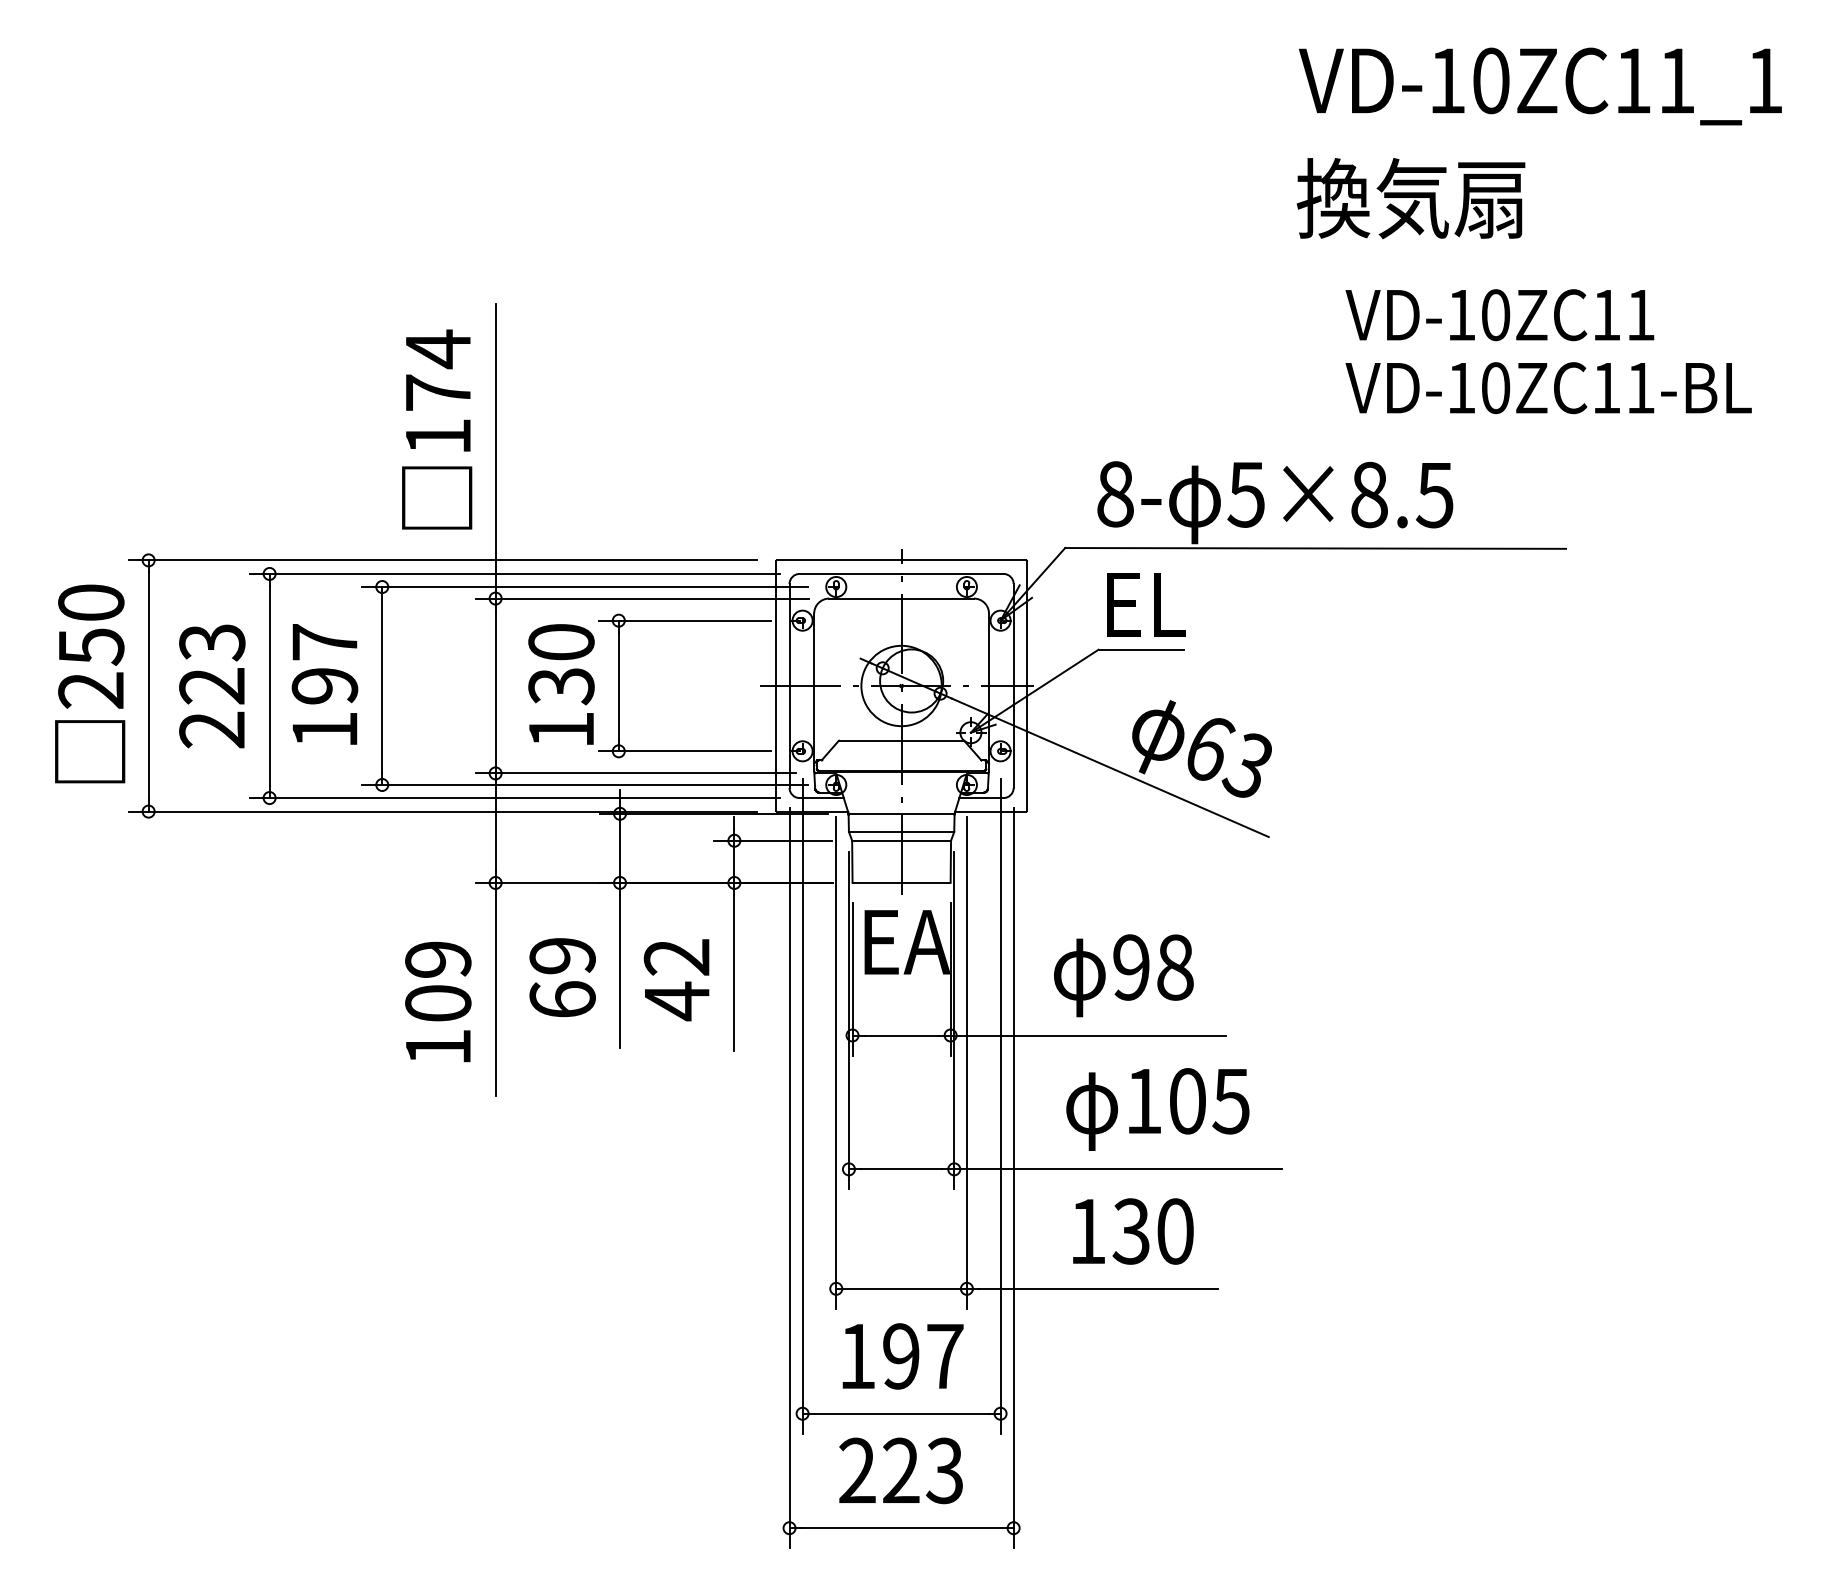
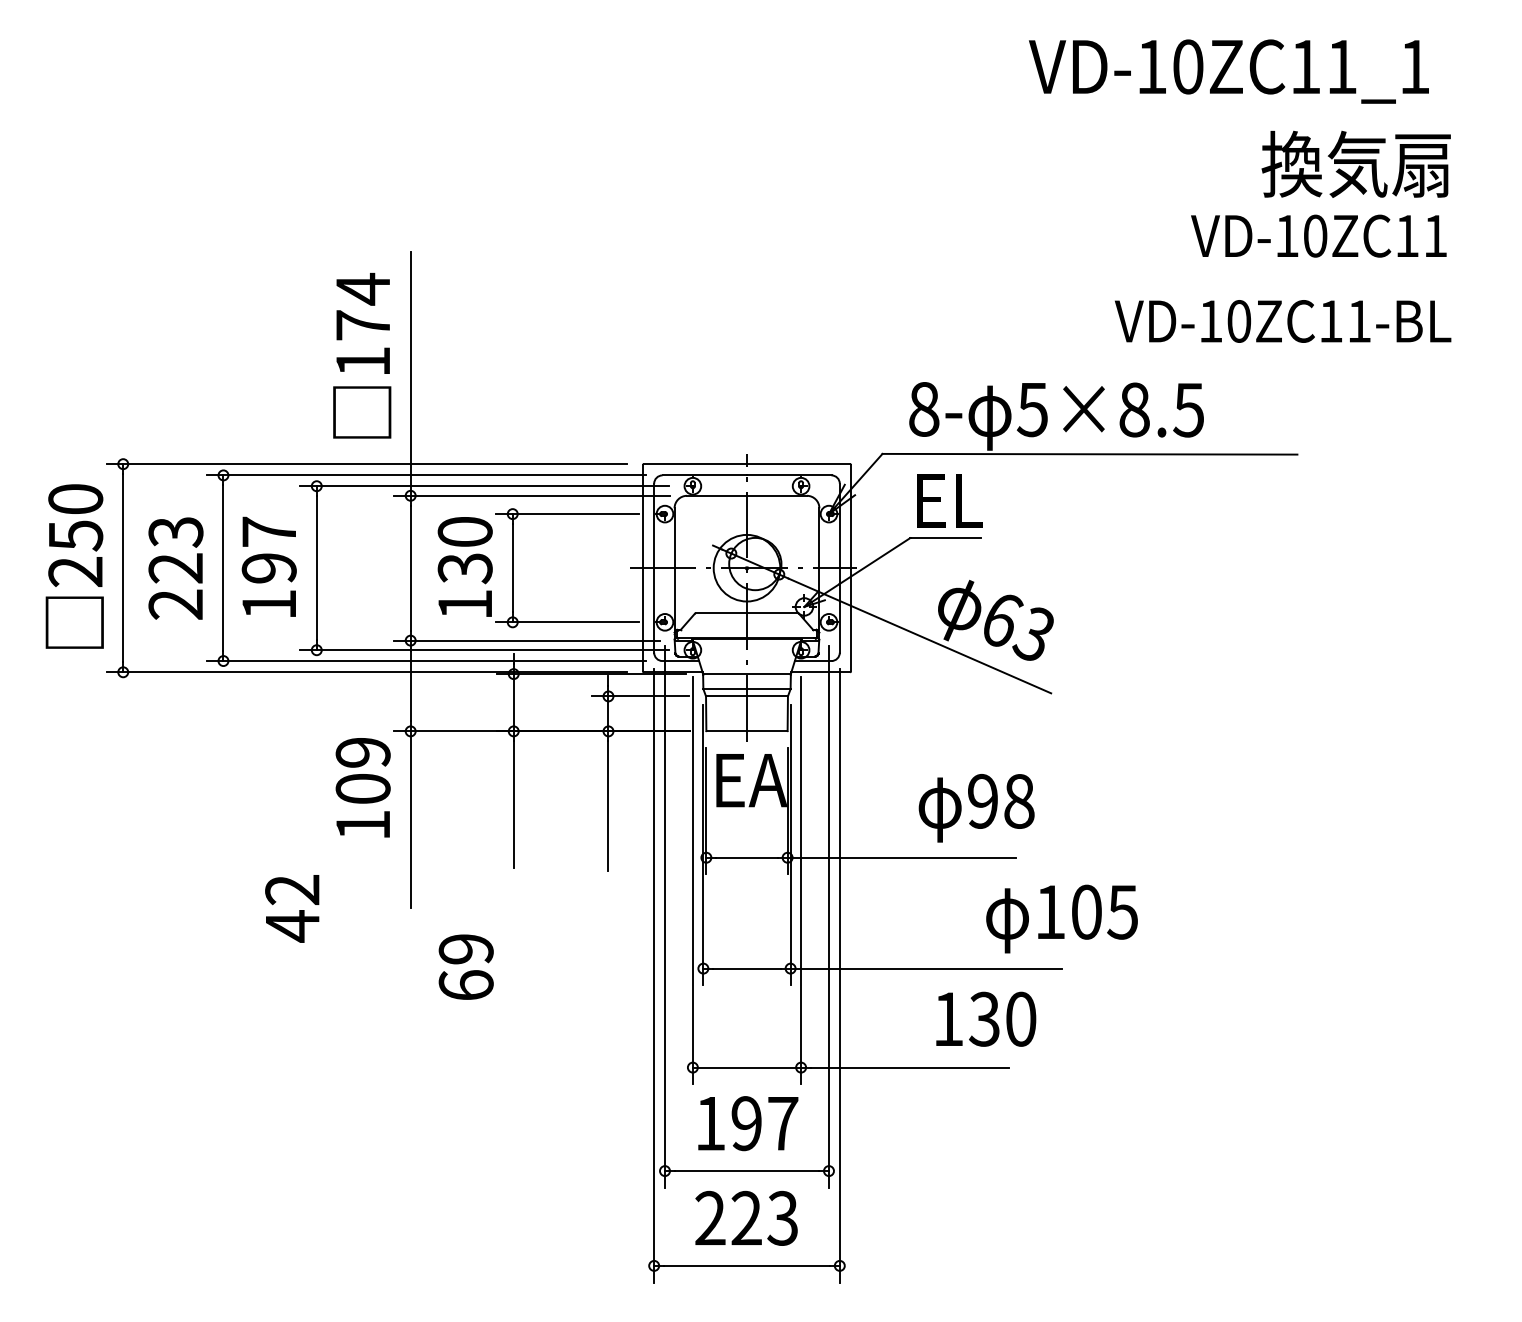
text: (1540, 86) -> (1229, 71), moved
text: (1410, 198) -> (1355, 164), moved
text: (1499, 315) -> (1318, 236), moved
text: (1123, 975) -> (976, 808), moved
text: (562, 977) -> (466, 967), moved
text: (676, 980) -> (292, 909), moved
text: (438, 1001) -> (363, 787), moved
text: (1157, 1109) -> (1061, 919), moved
text: (1133, 1231) -> (986, 1019), moved

